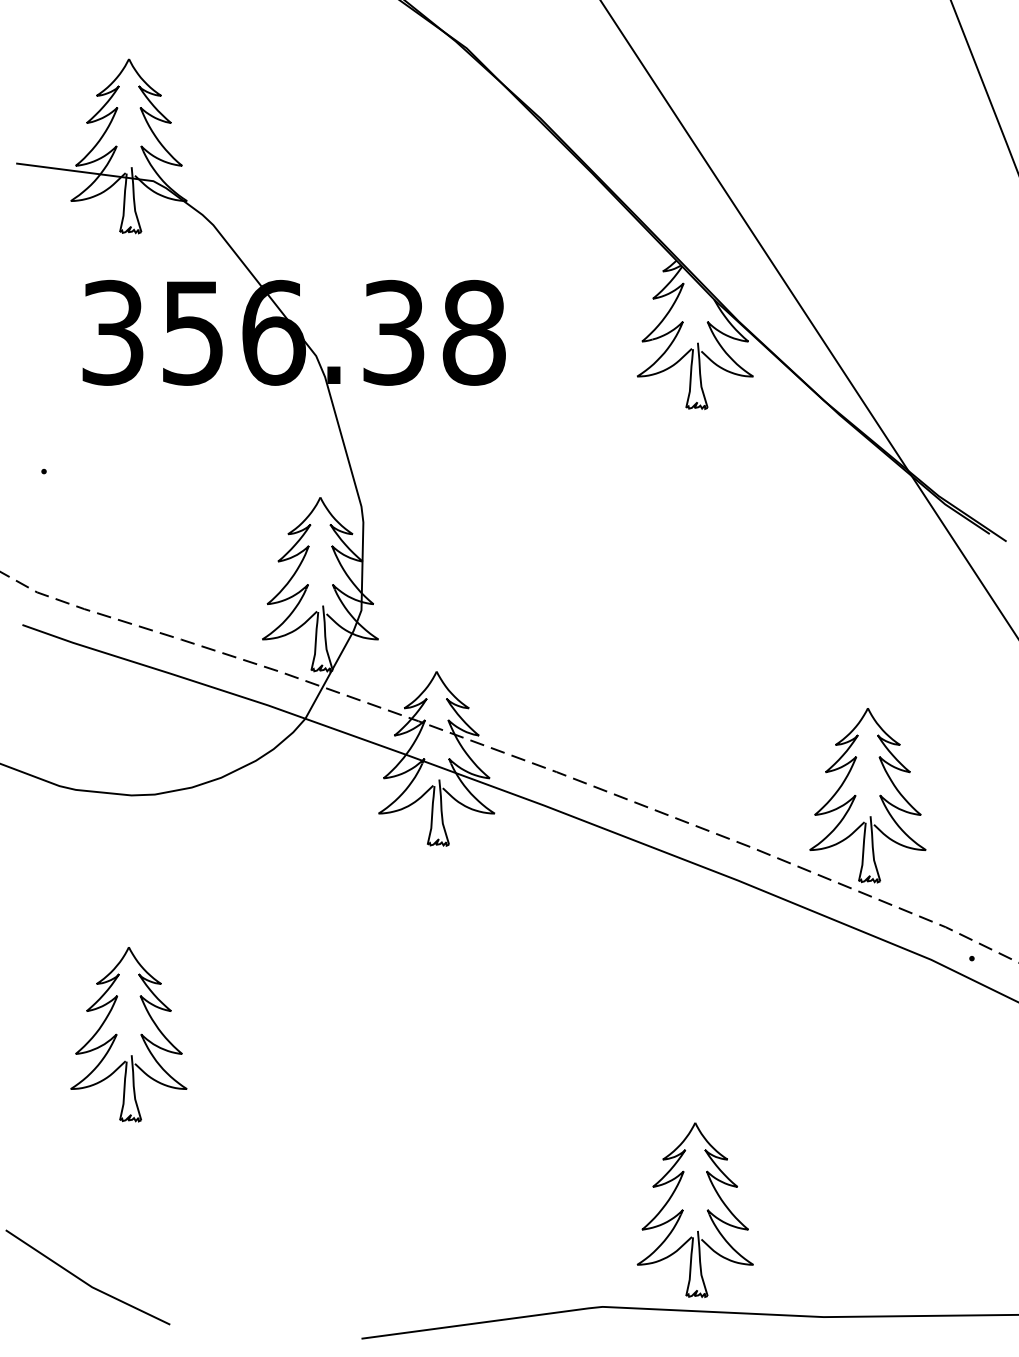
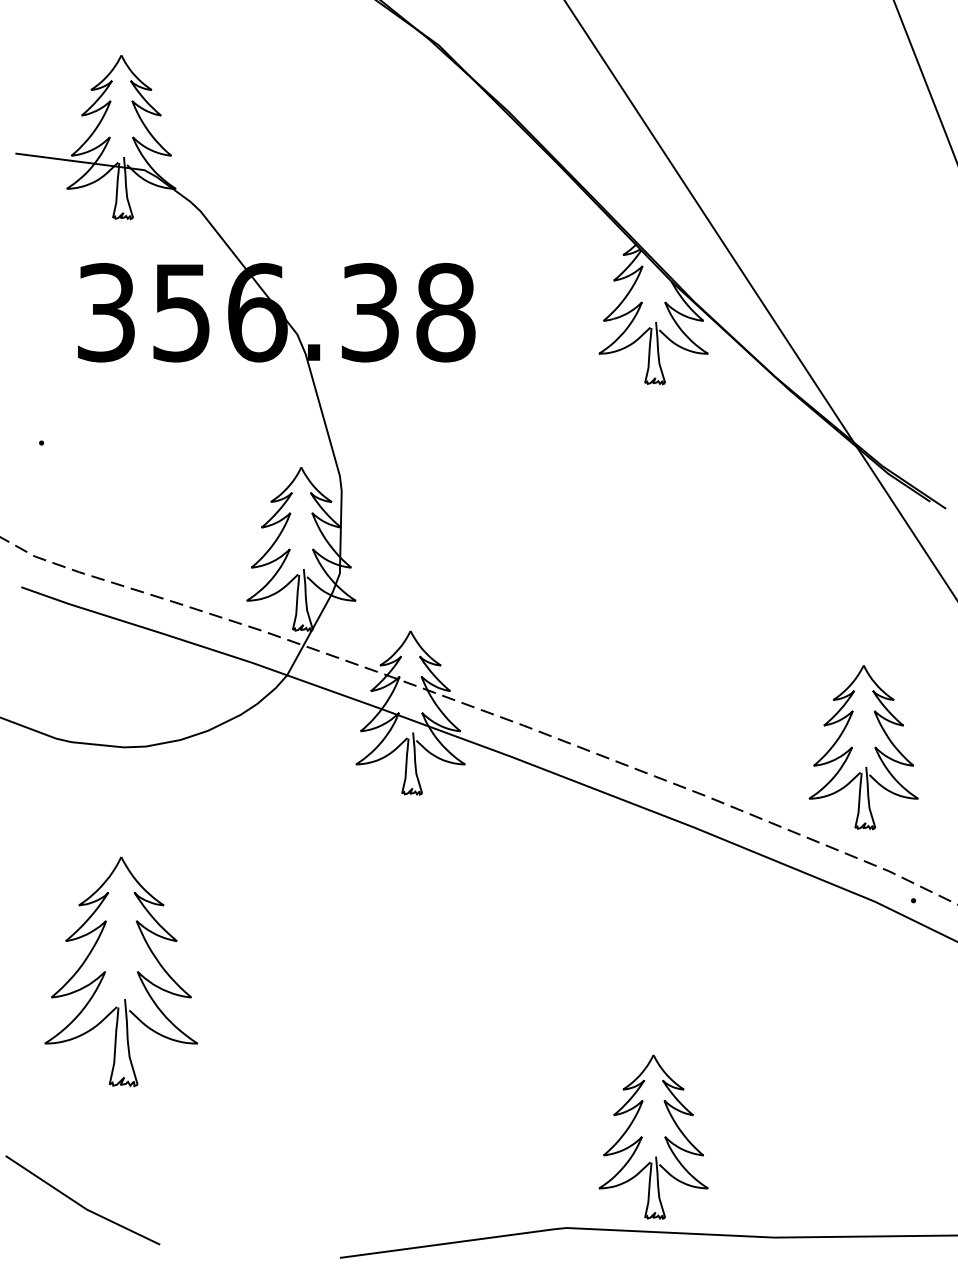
part: (867, 795) -> (863, 747), moved
part: (128, 1034) -> (120, 972), size x1.4

